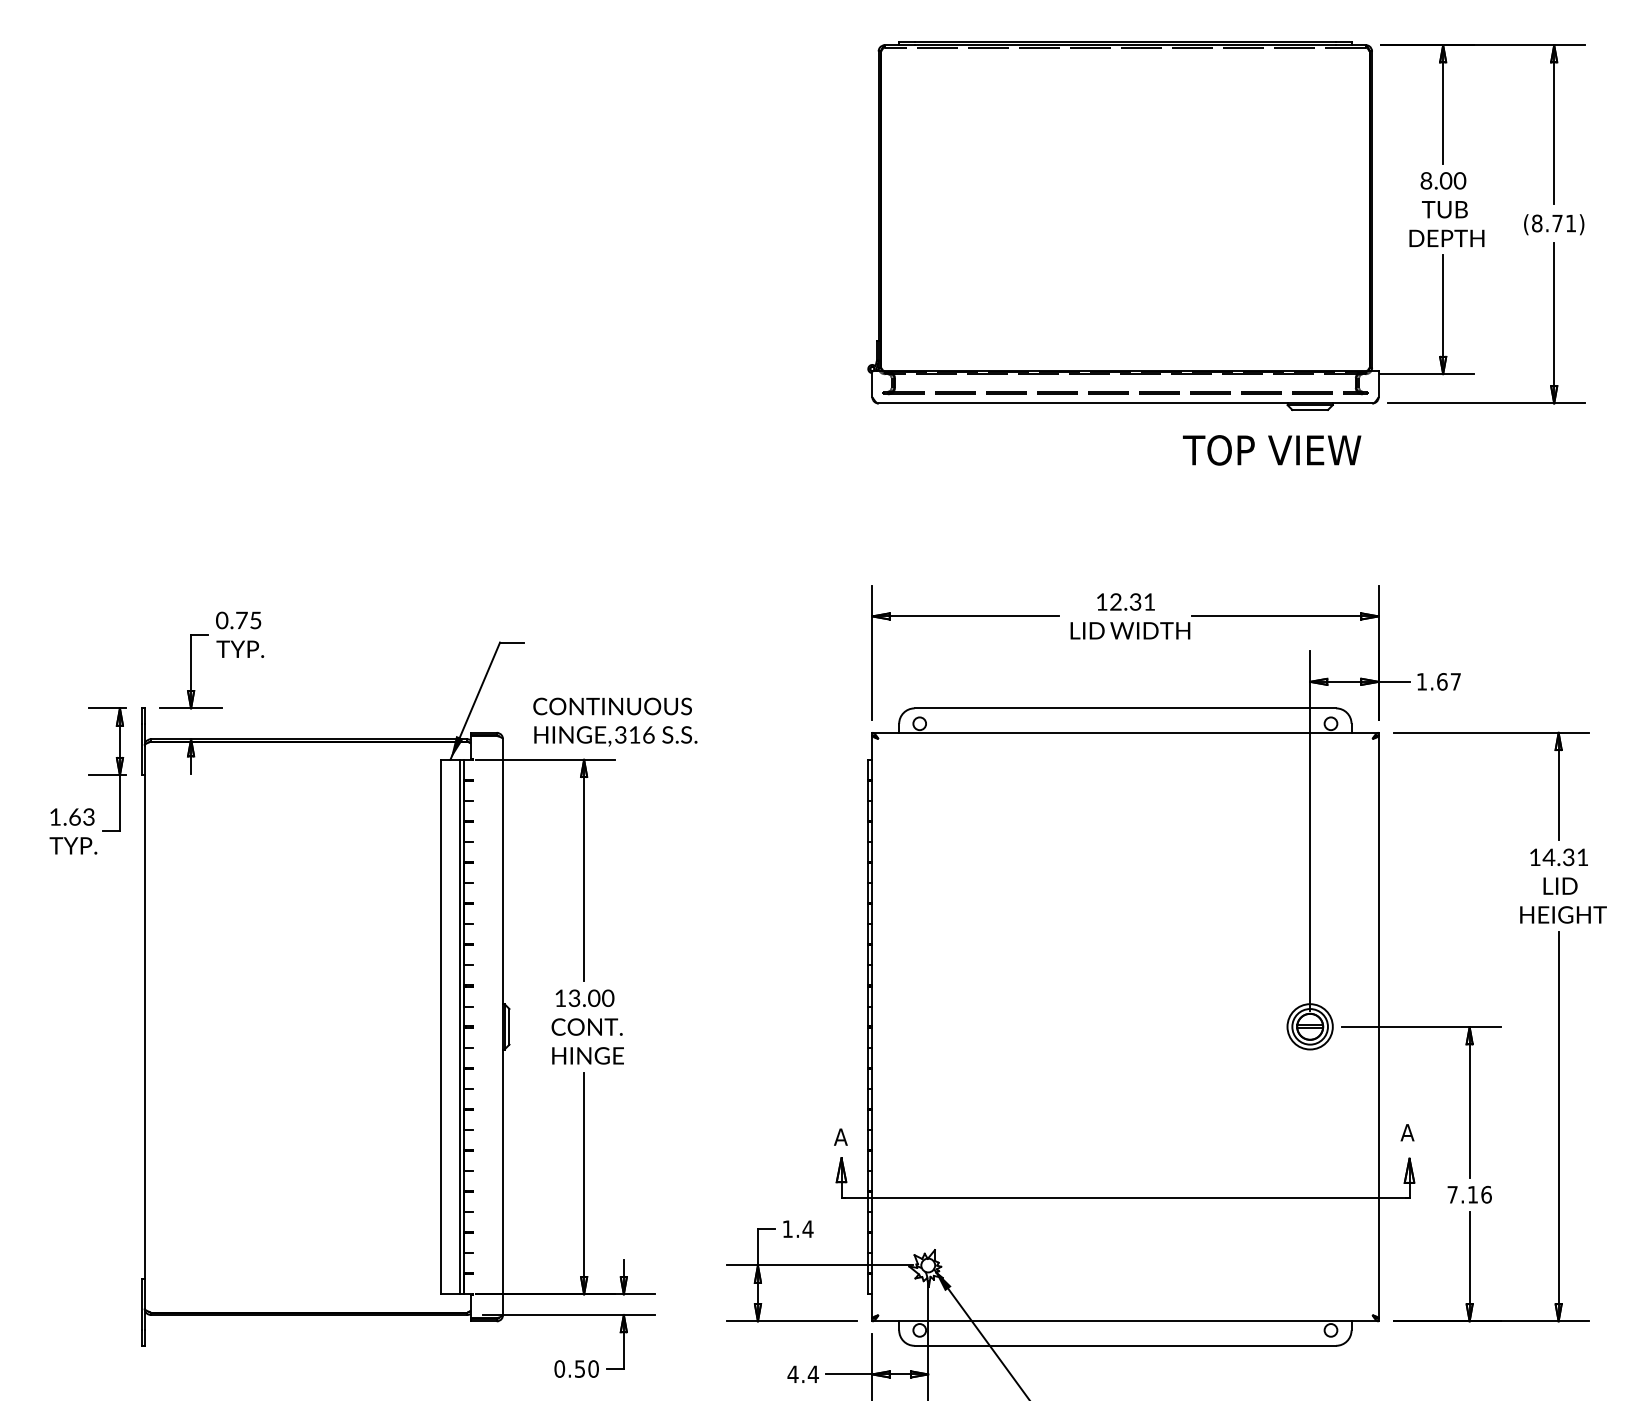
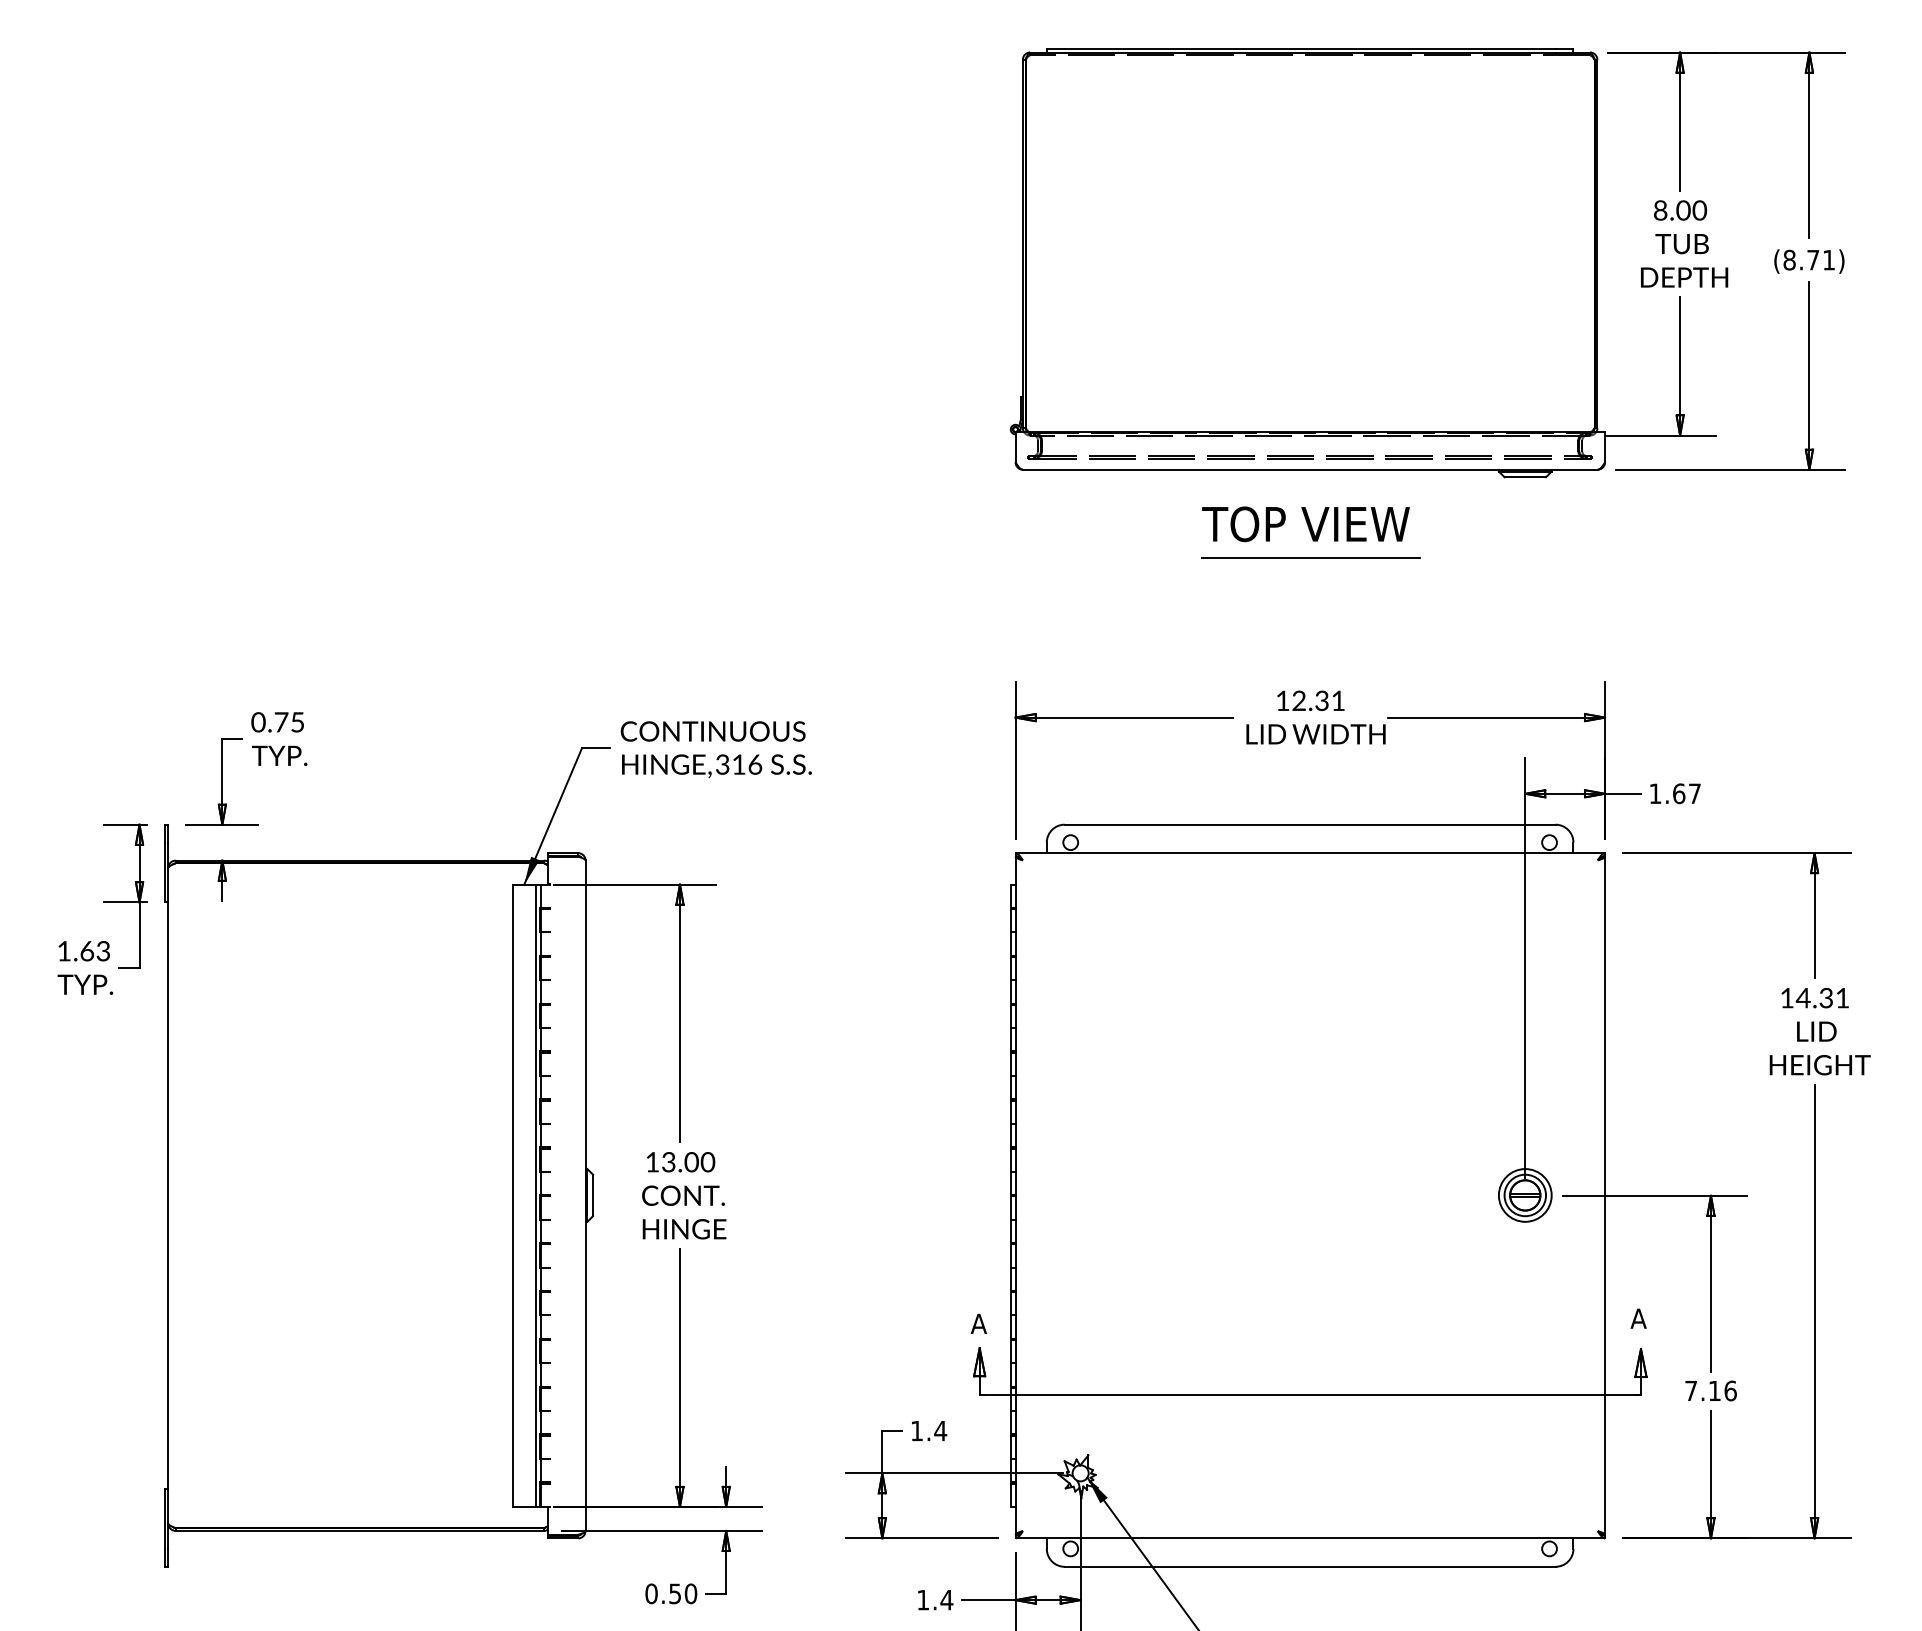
text: (1271, 450) -> (1305, 524), moved
line: (1125, 479) -> (1310, 558), added
text: (614, 721) -> (715, 749), moved
text: (792, 1374) -> (922, 1600), 4.4 -> 1.4

